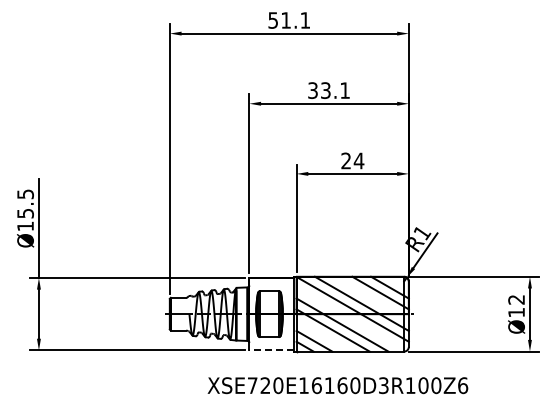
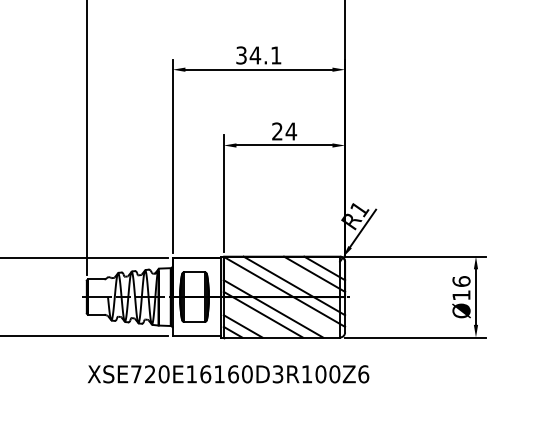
text: (325, 90) -> (255, 55), 33.1 -> 34.1
text: (516, 299) -> (461, 281), Ø12 -> Ø16
line: (271, 350) -> (196, 336), dashed -> solid
text: (337, 385) -> (228, 374), moved

